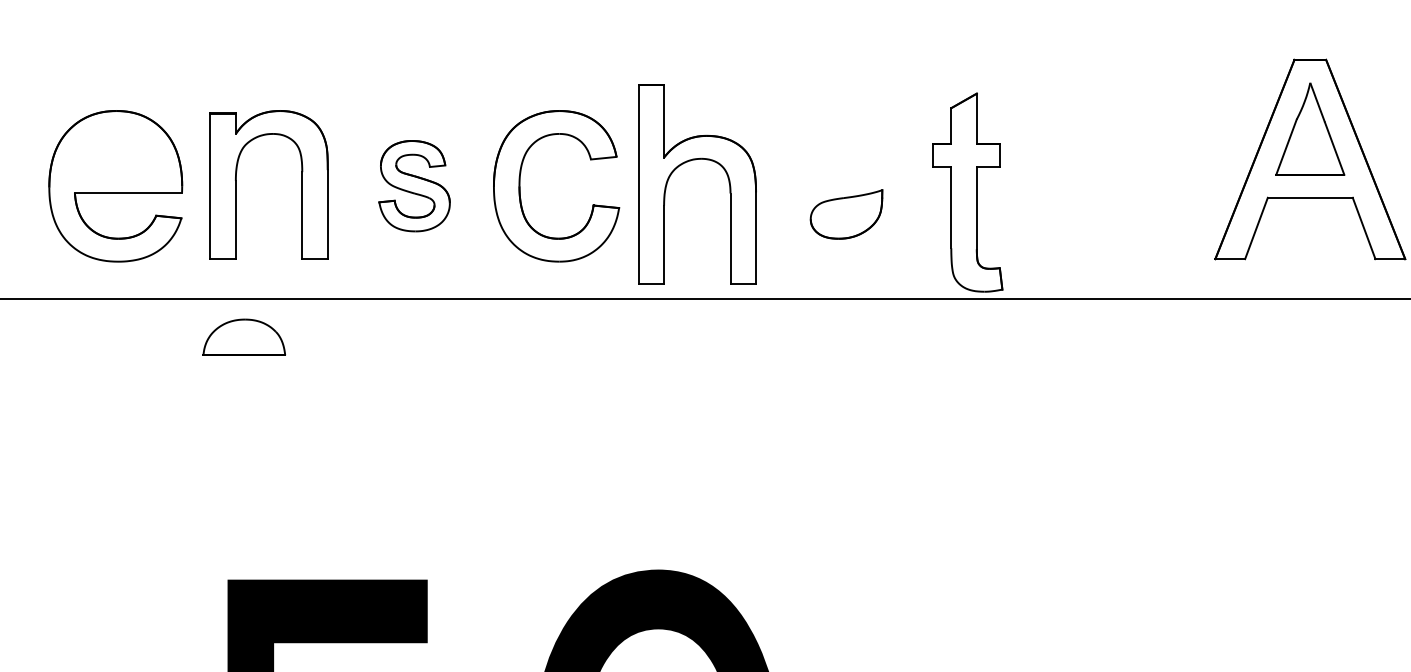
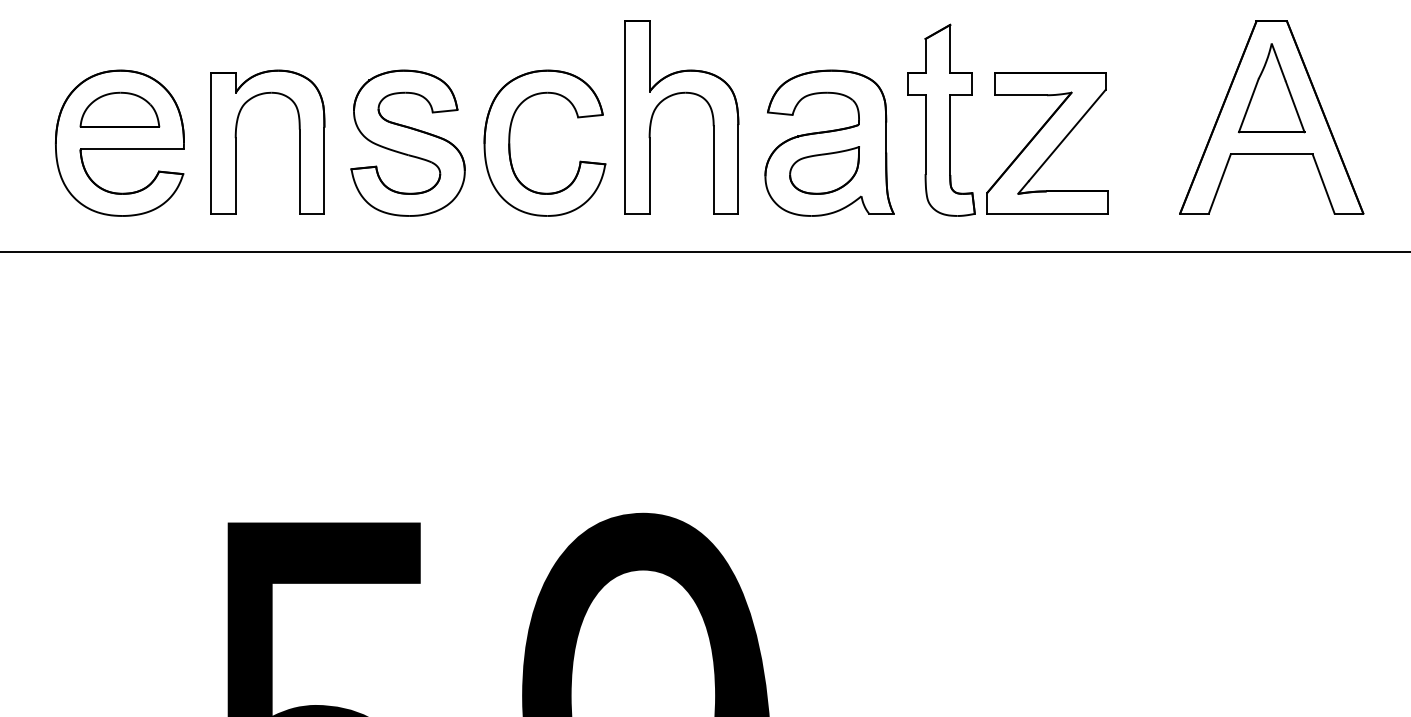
part: (690, 161) -> (675, 95), moved
part: (413, 185) -> (407, 142), size x1.67
part: (851, 185) -> (829, 142), added
part: (1077, 186) -> (1047, 143), added
part: (967, 191) -> (941, 119), moved
part: (243, 336) -> (119, 109), moved

